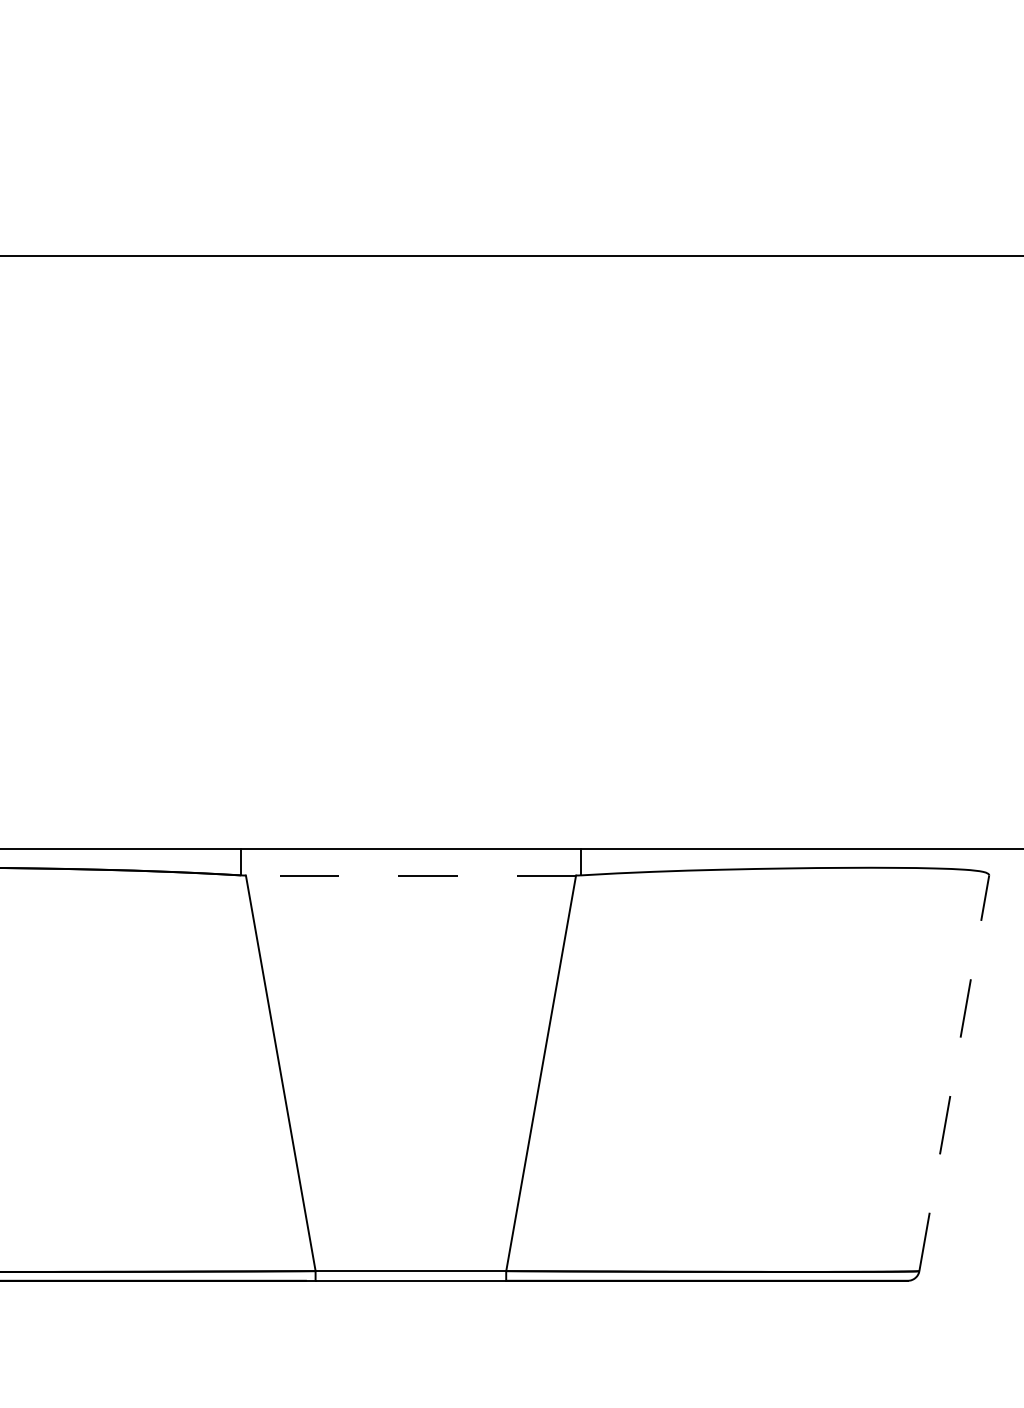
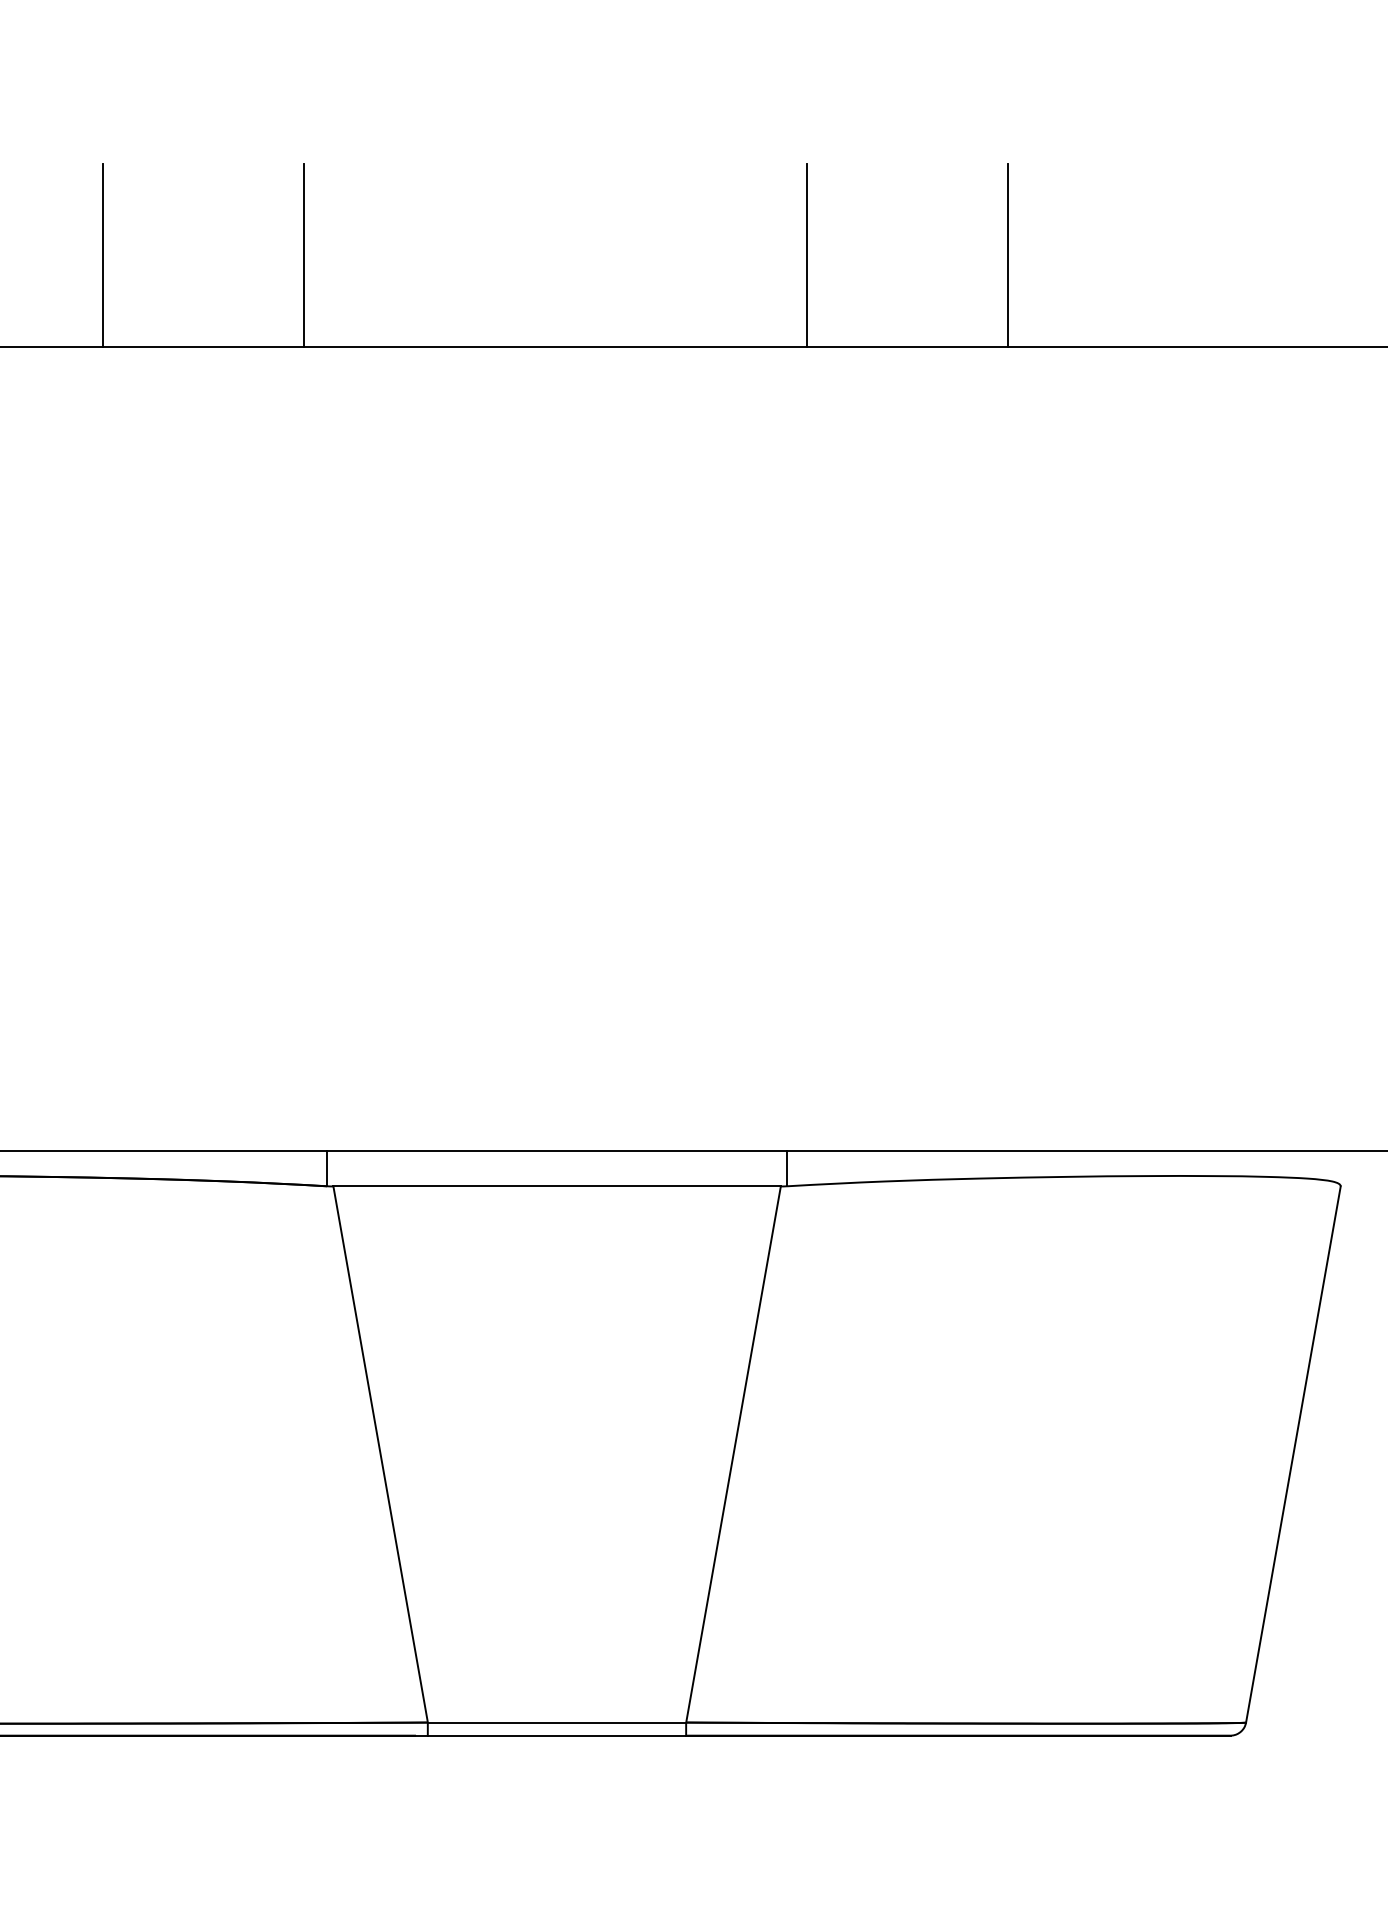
line: (76, 188) -> (103, 255), added
line: (224, 188) -> (304, 255), added
line: (595, 188) -> (807, 255), added
line: (743, 188) -> (1007, 255), added
line: (411, 875) -> (557, 1186), dashed -> solid
line: (954, 1073) -> (1293, 1454), dashed -> solid

